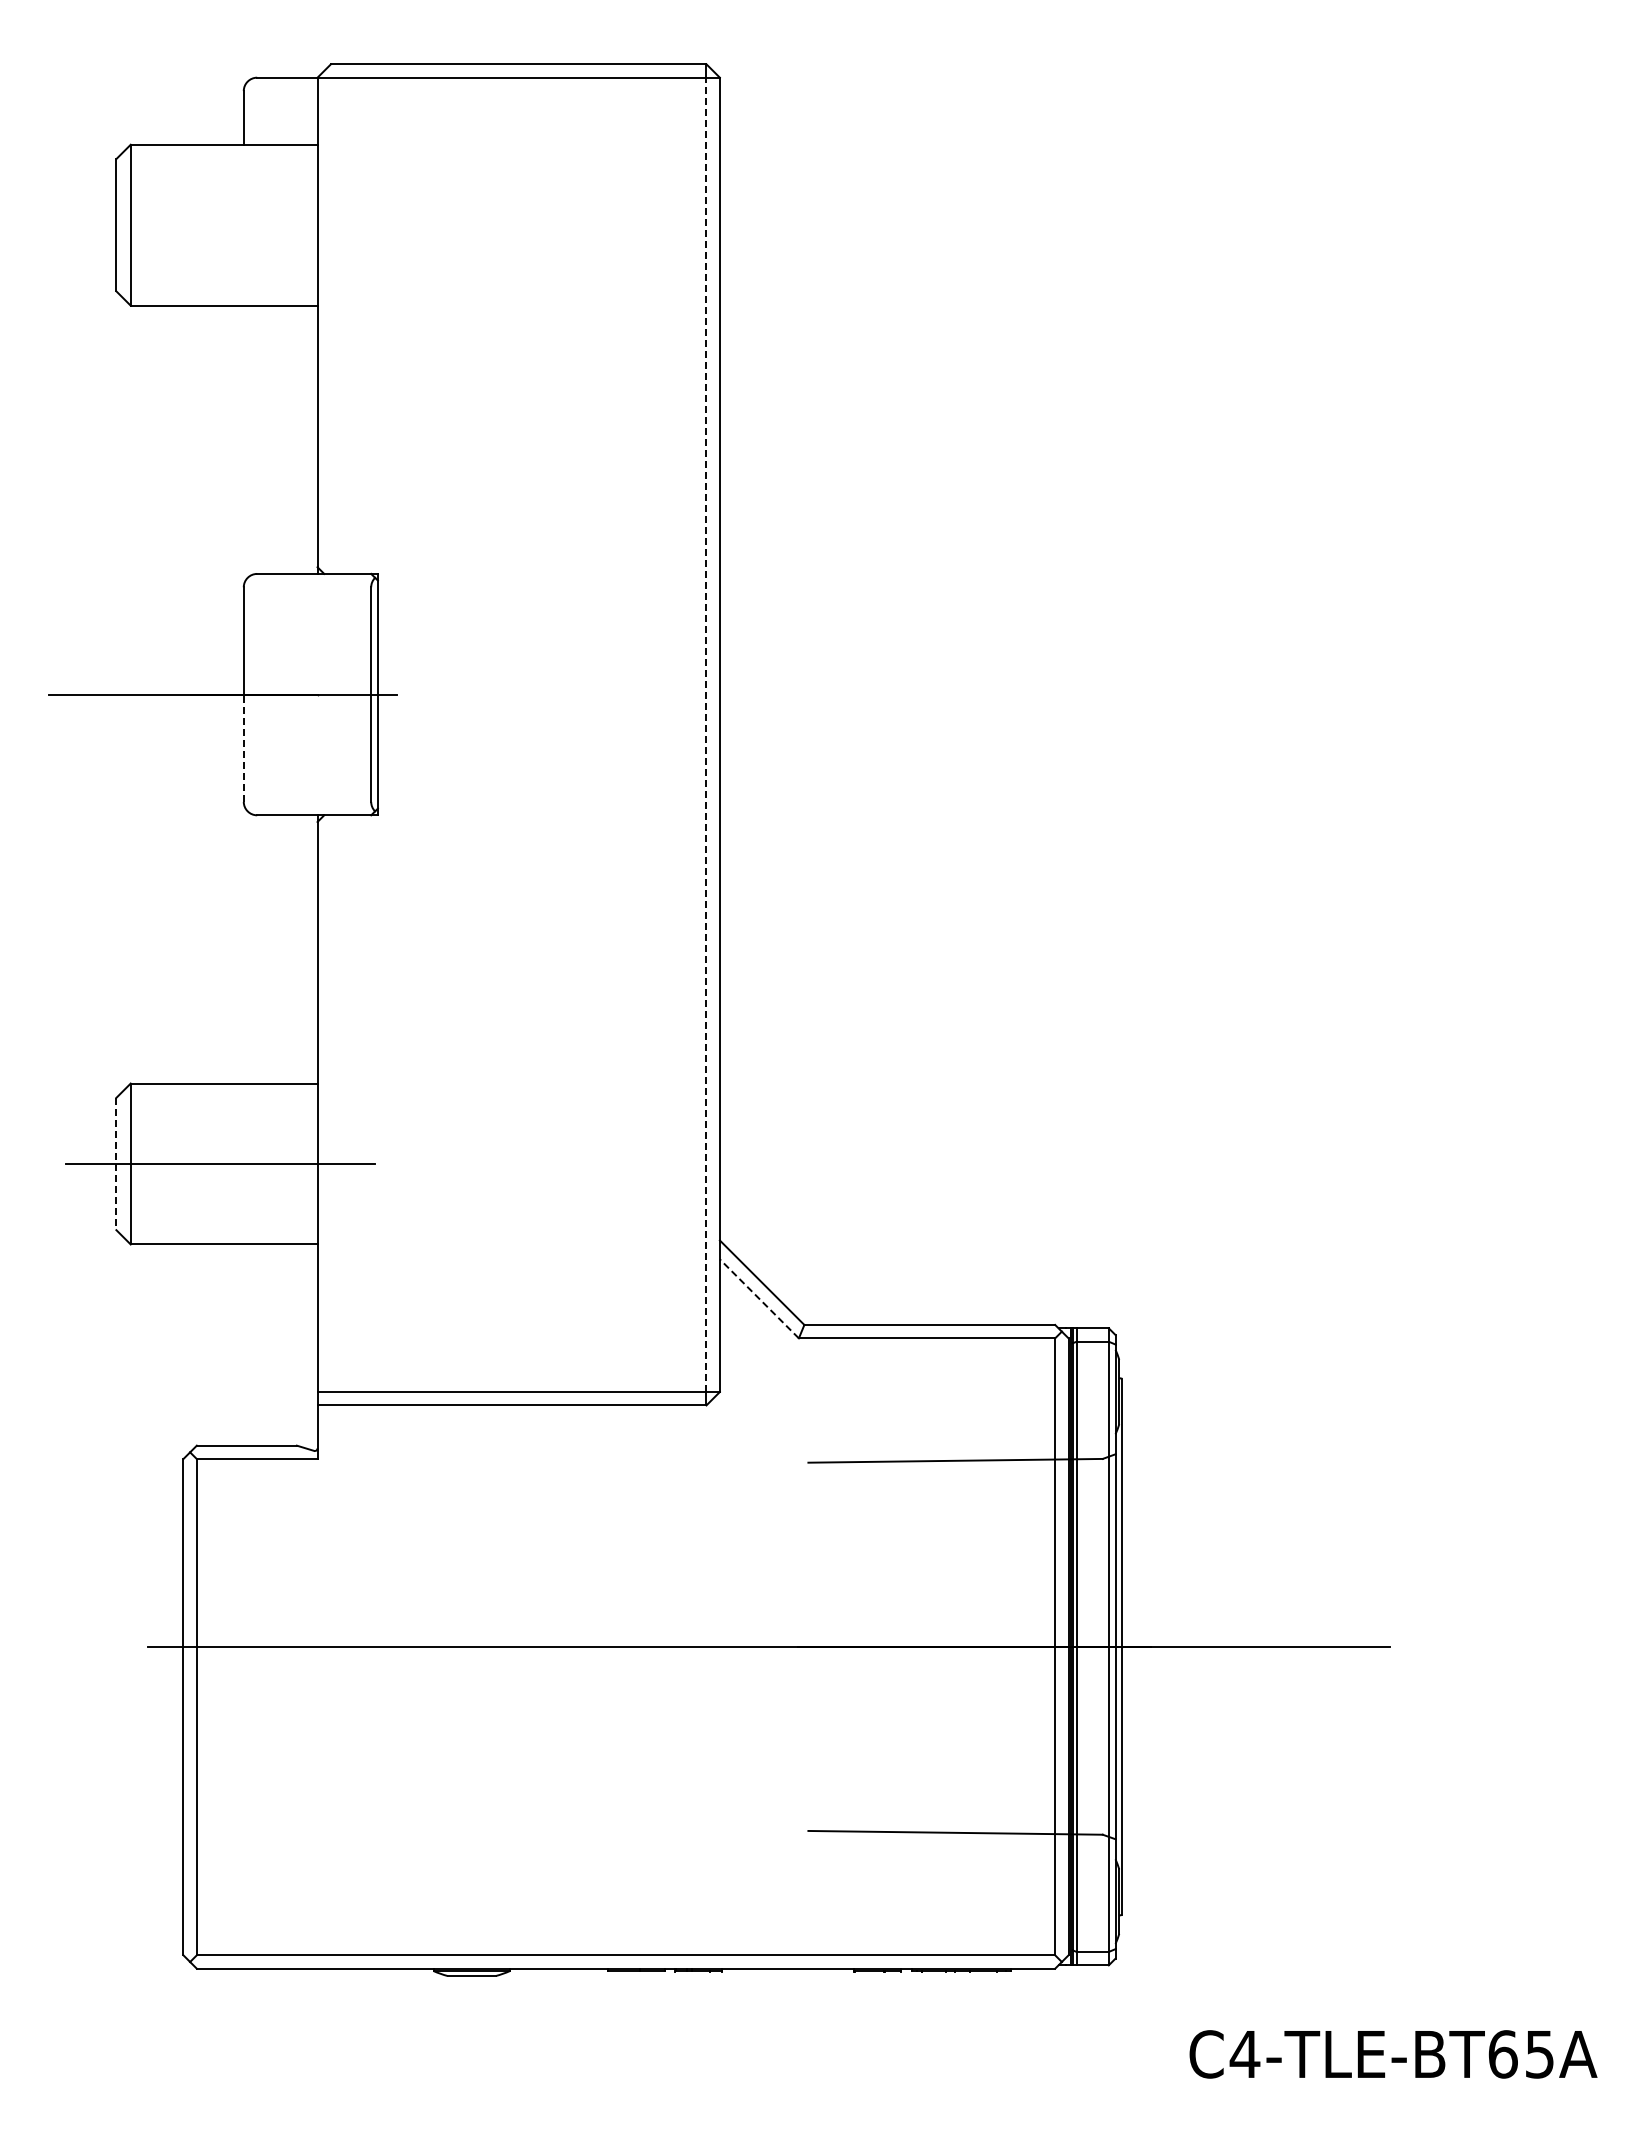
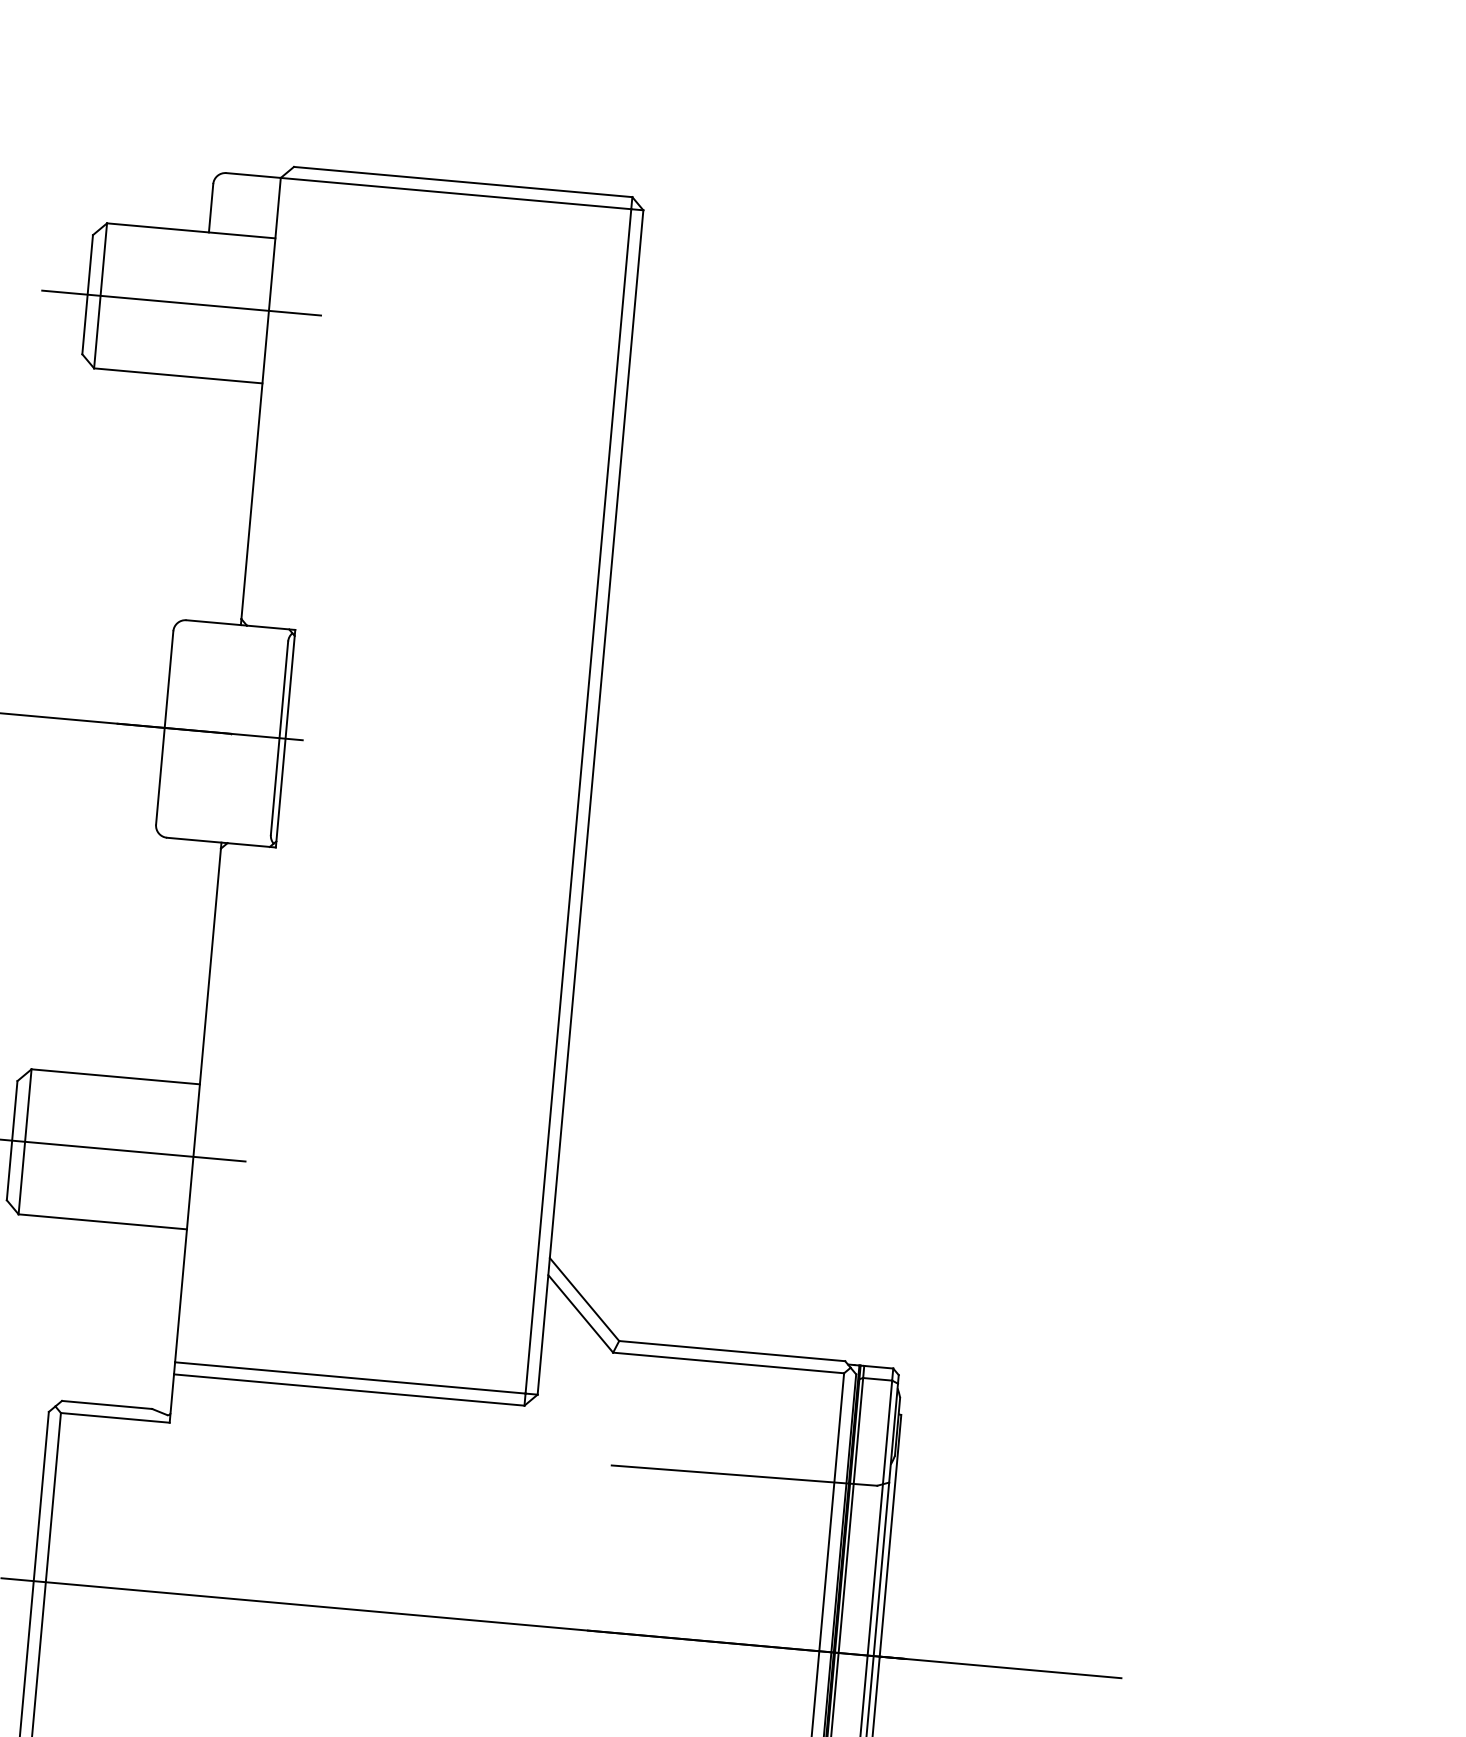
line: (220, 225) -> (181, 303), added
line: (706, 734) -> (578, 801), dashed -> solid
line: (243, 748) -> (160, 776), dashed -> solid
line: (116, 1164) -> (12, 1141), dashed -> solid
line: (759, 1298) -> (580, 1313), dashed -> solid

